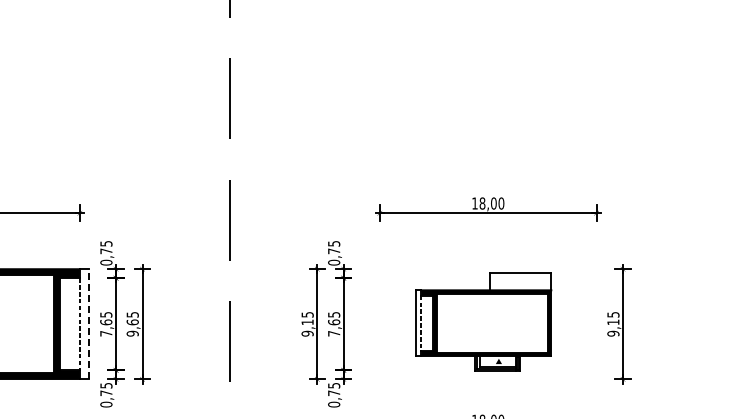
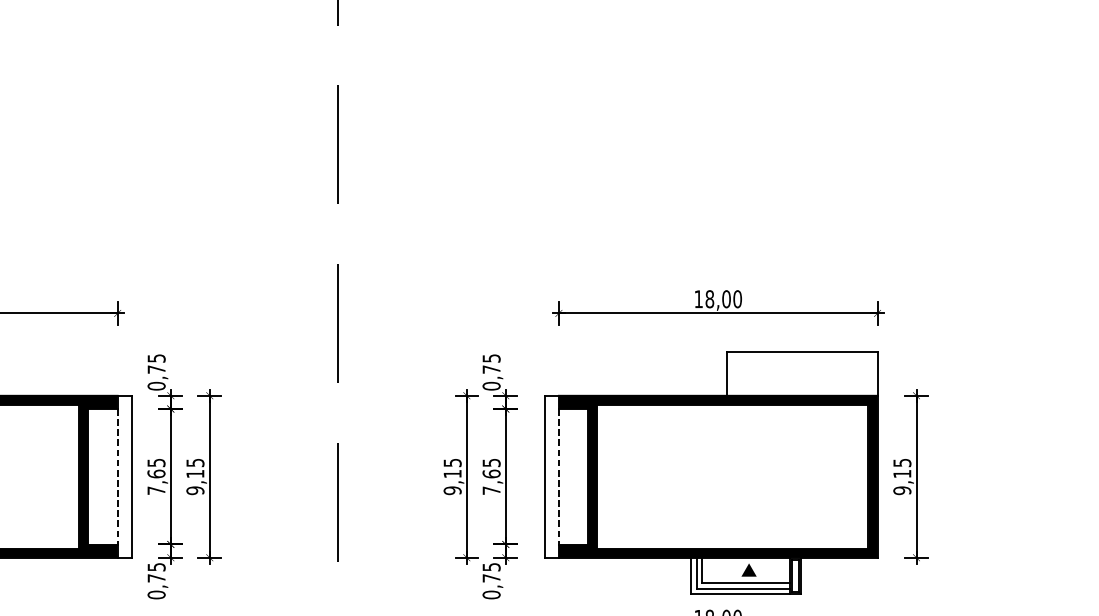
part: (483, 321) -> (711, 472), size x1.67
text: (132, 322) -> (195, 474), 9,65 -> 9,15
line: (89, 323) -> (131, 475), dashed -> solid

